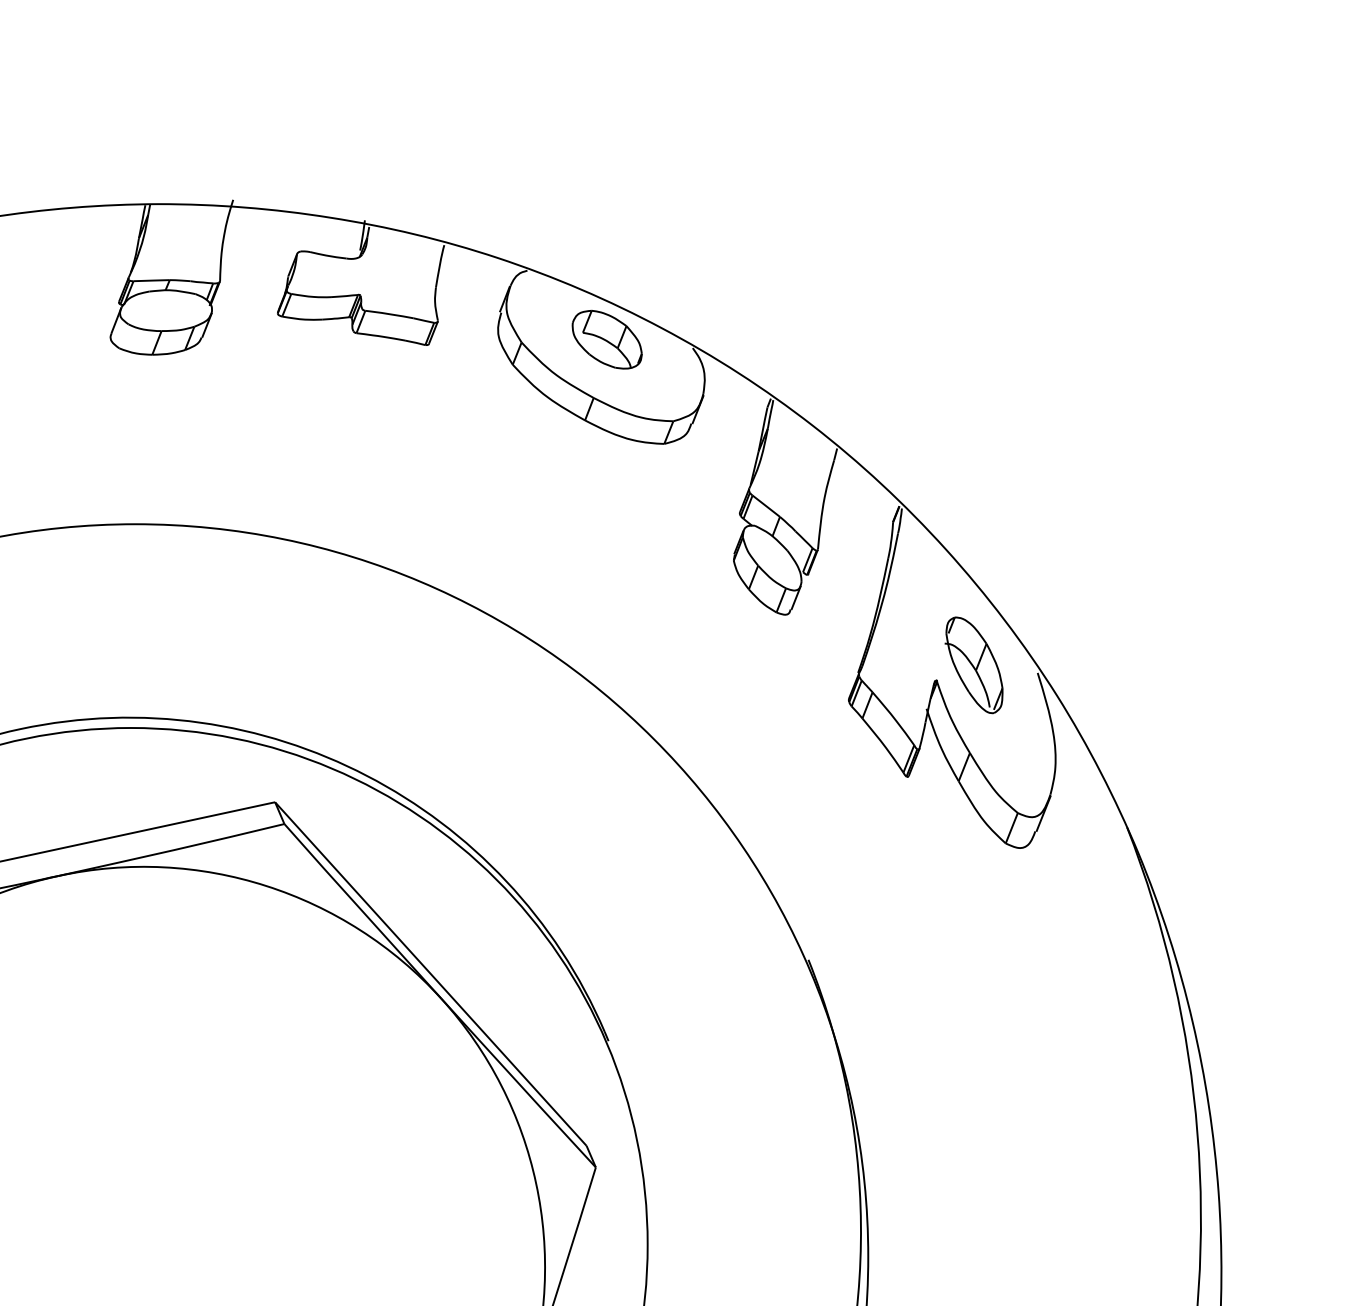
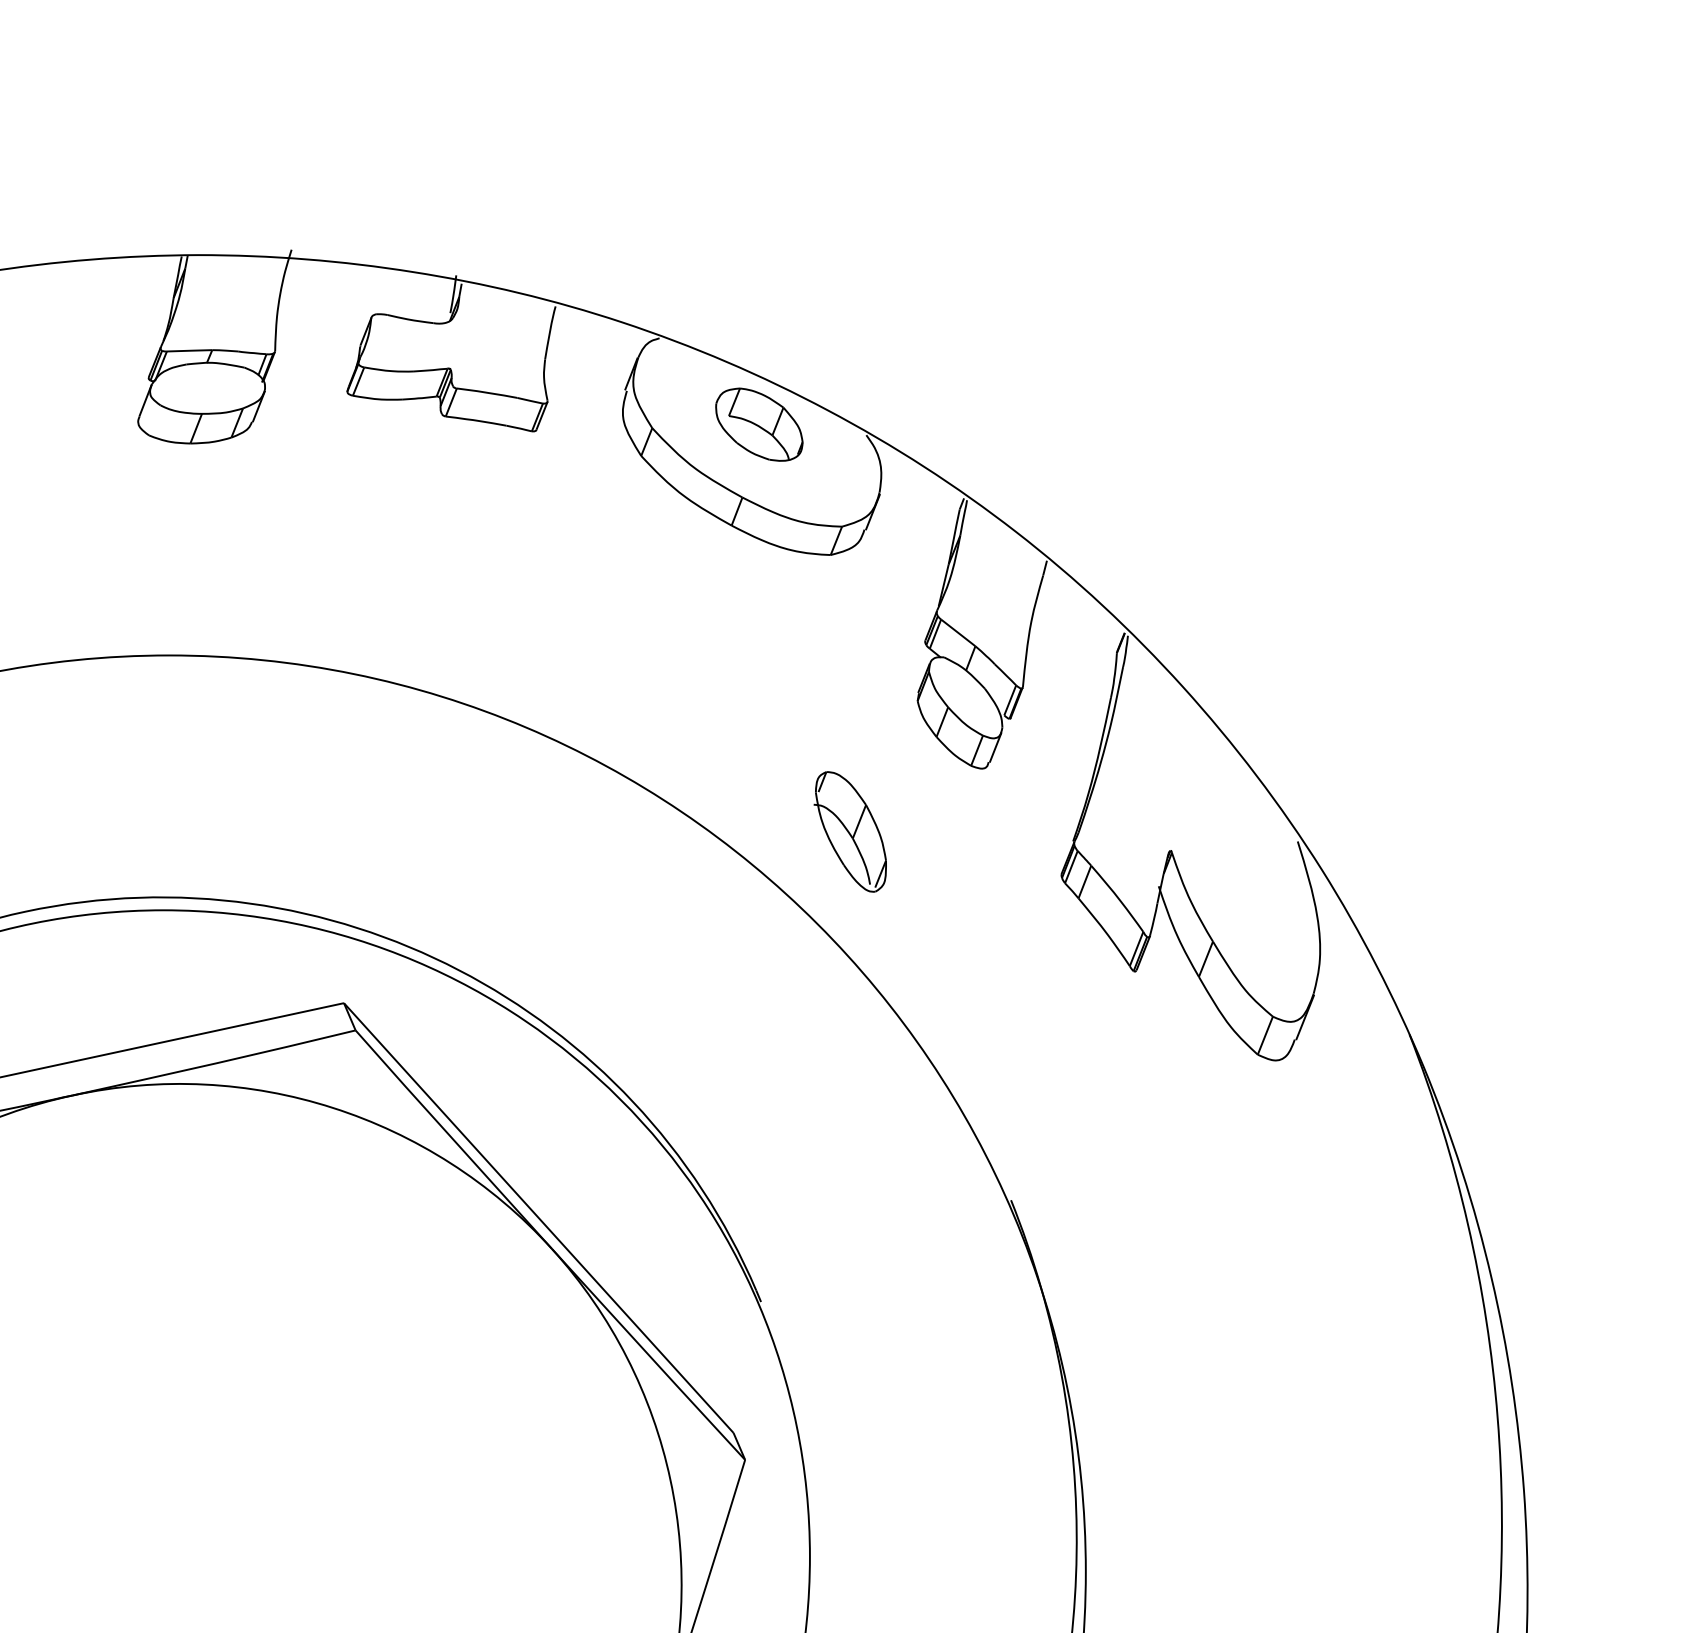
part: (973, 665) -> (849, 832), moved

